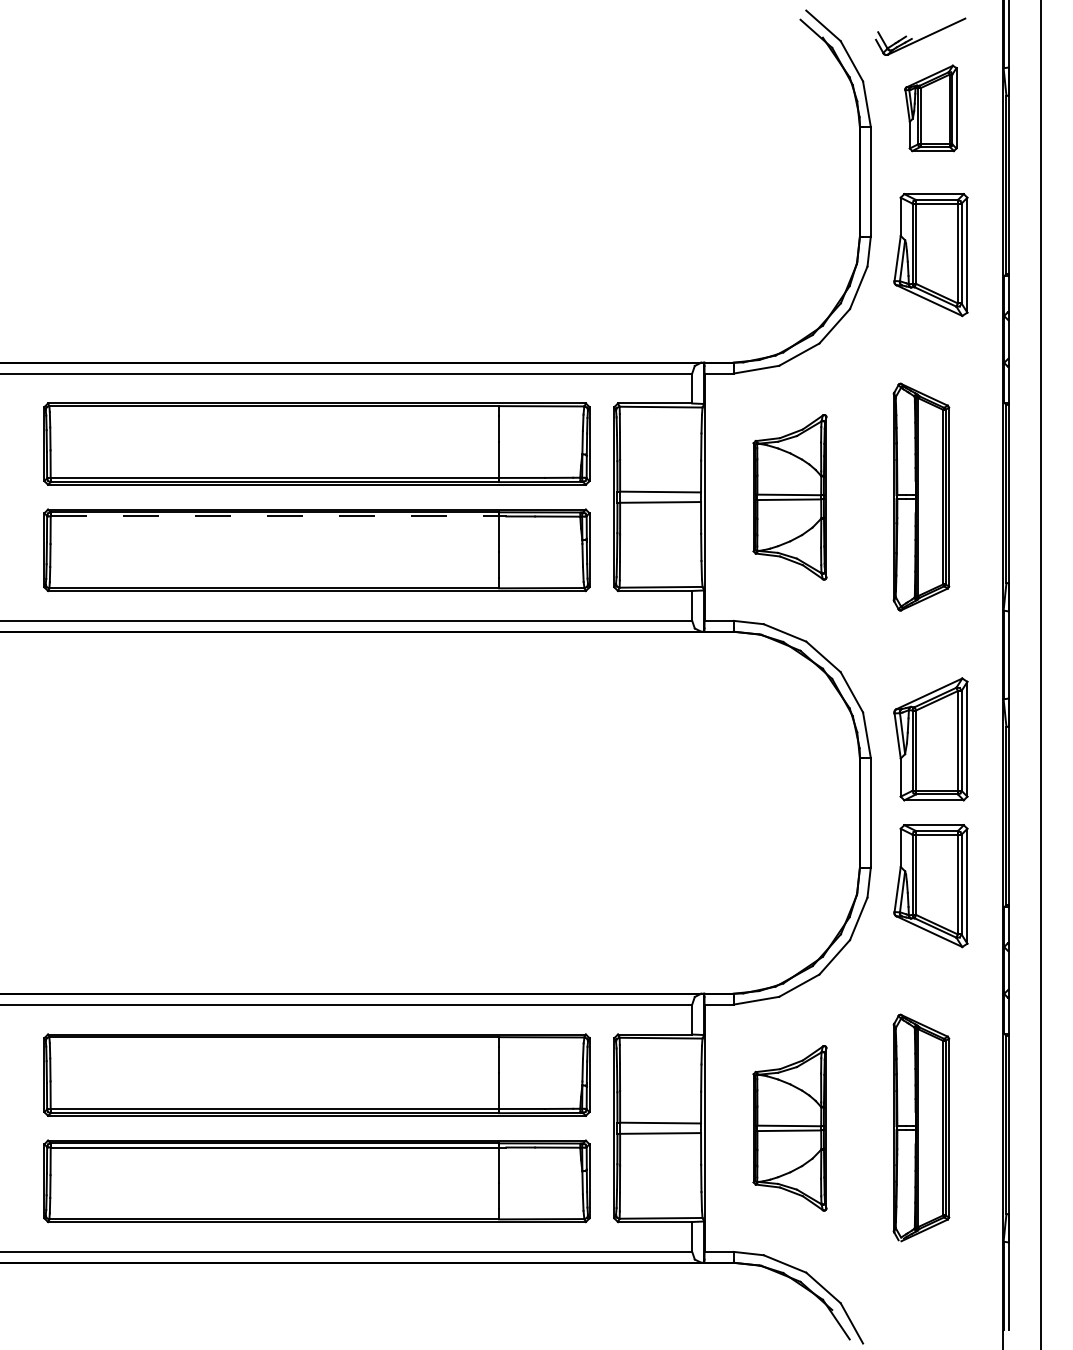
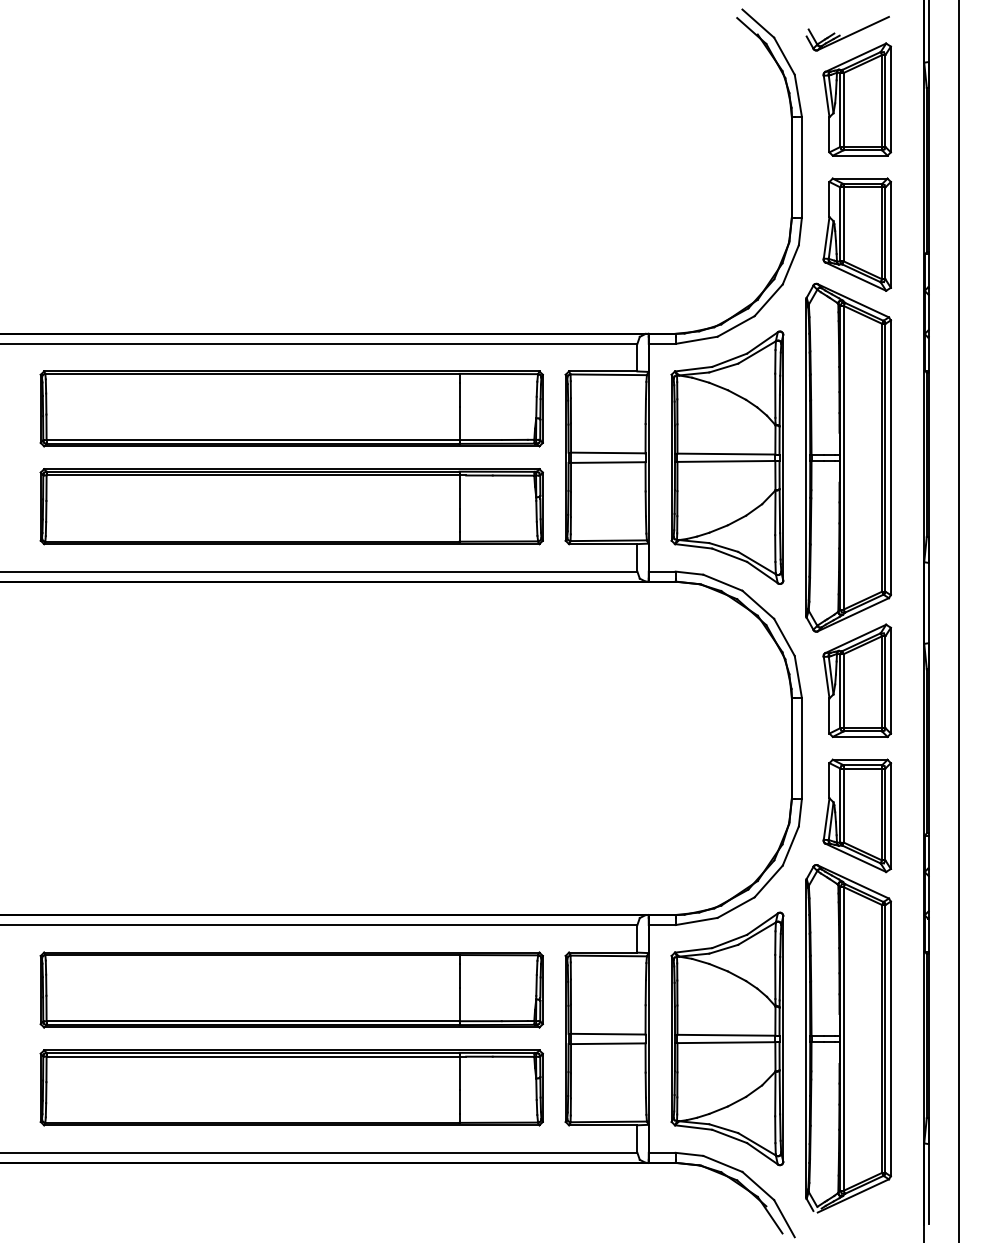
part: (930, 108) -> (856, 99), size x1.43
part: (921, 496) -> (848, 457), size x1.67
part: (789, 497) -> (727, 458), size x1.67
line: (275, 516) -> (253, 475), dashed -> solid
part: (921, 1127) -> (848, 1038), size x1.67
part: (789, 1128) -> (727, 1039), size x1.67

